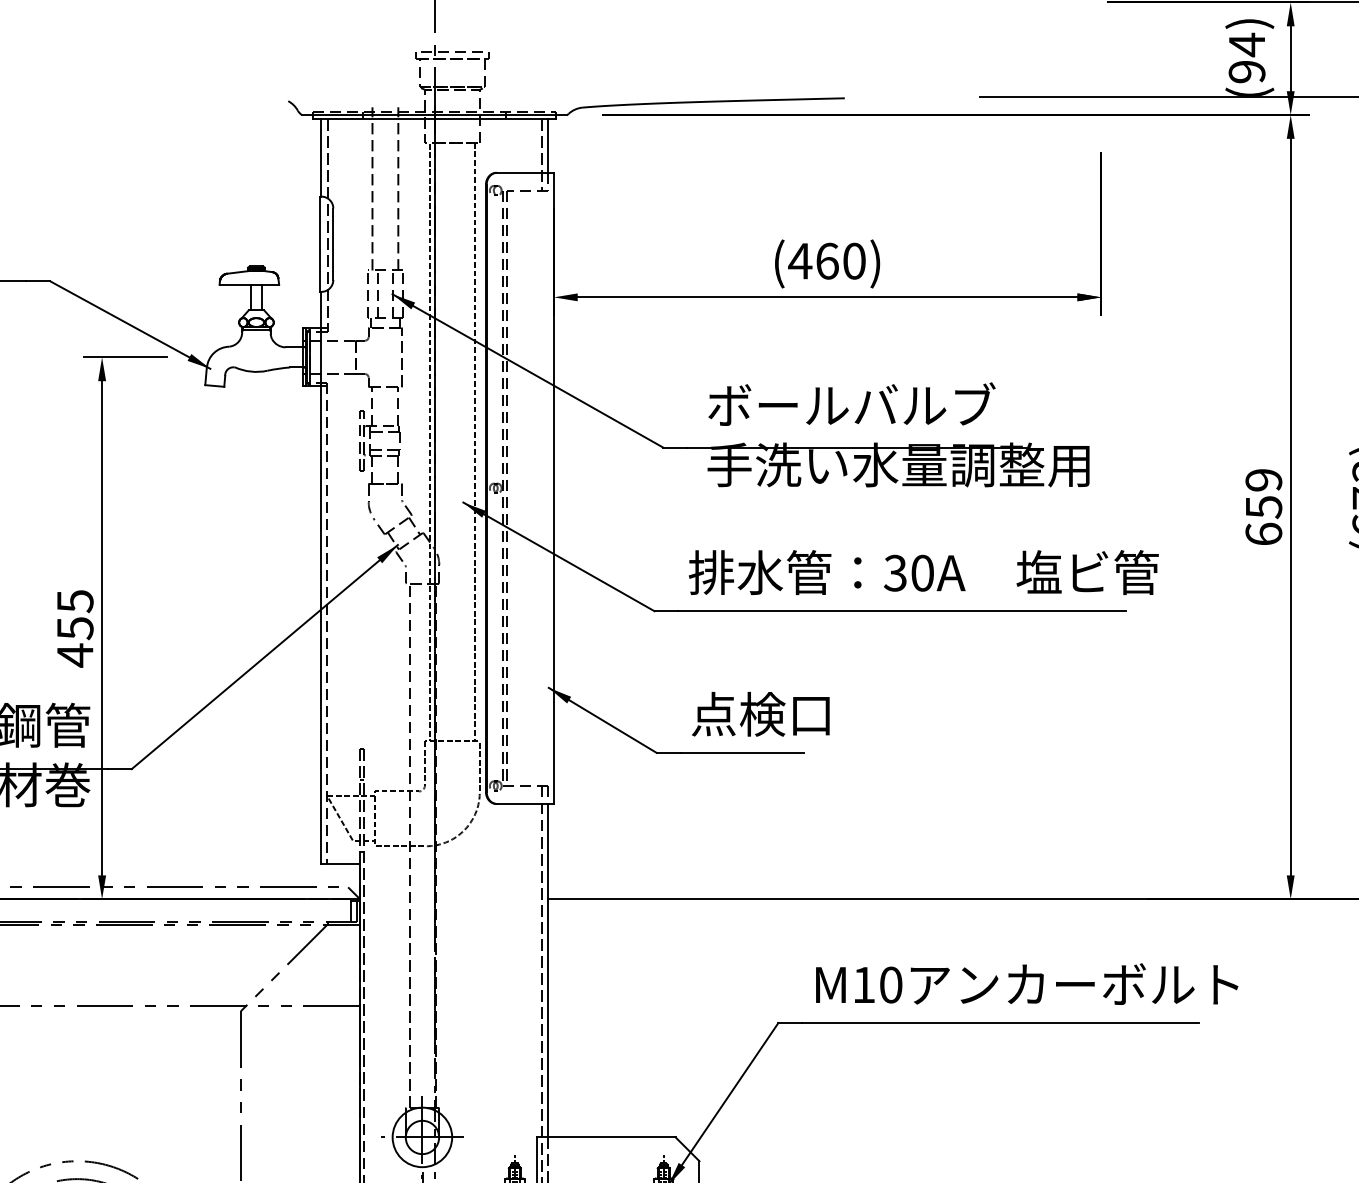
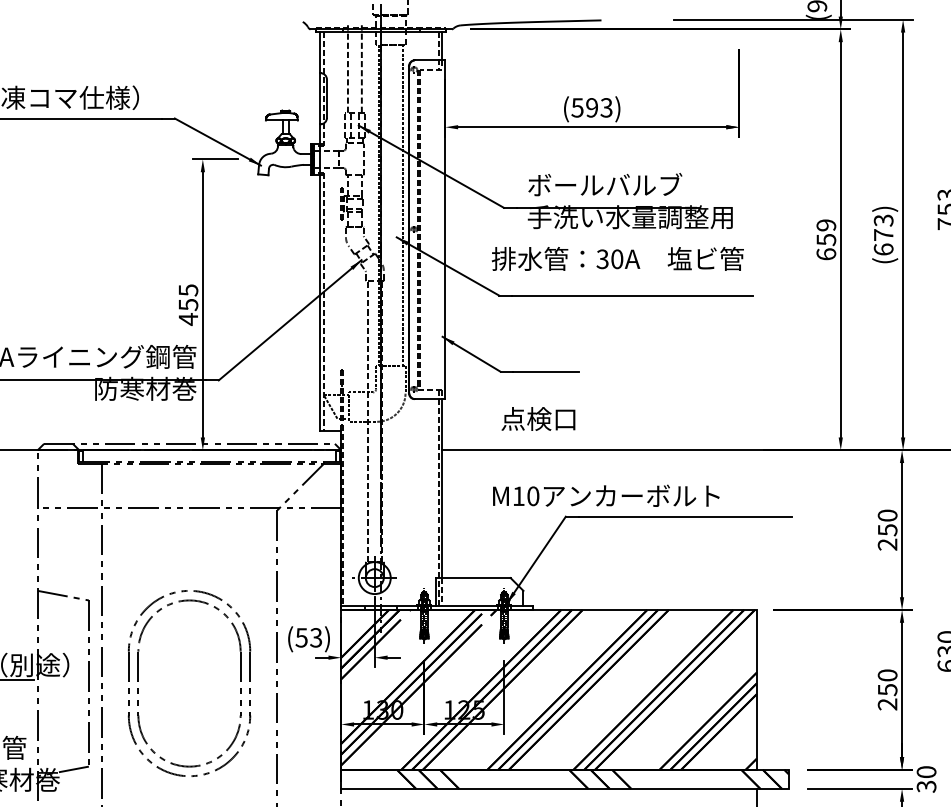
text: (826, 260) -> (591, 107), (460) -> (593)
text: (923, 571) -> (617, 258), moved
text: (761, 713) -> (538, 418), moved
text: (1027, 983) -> (606, 495), moved

